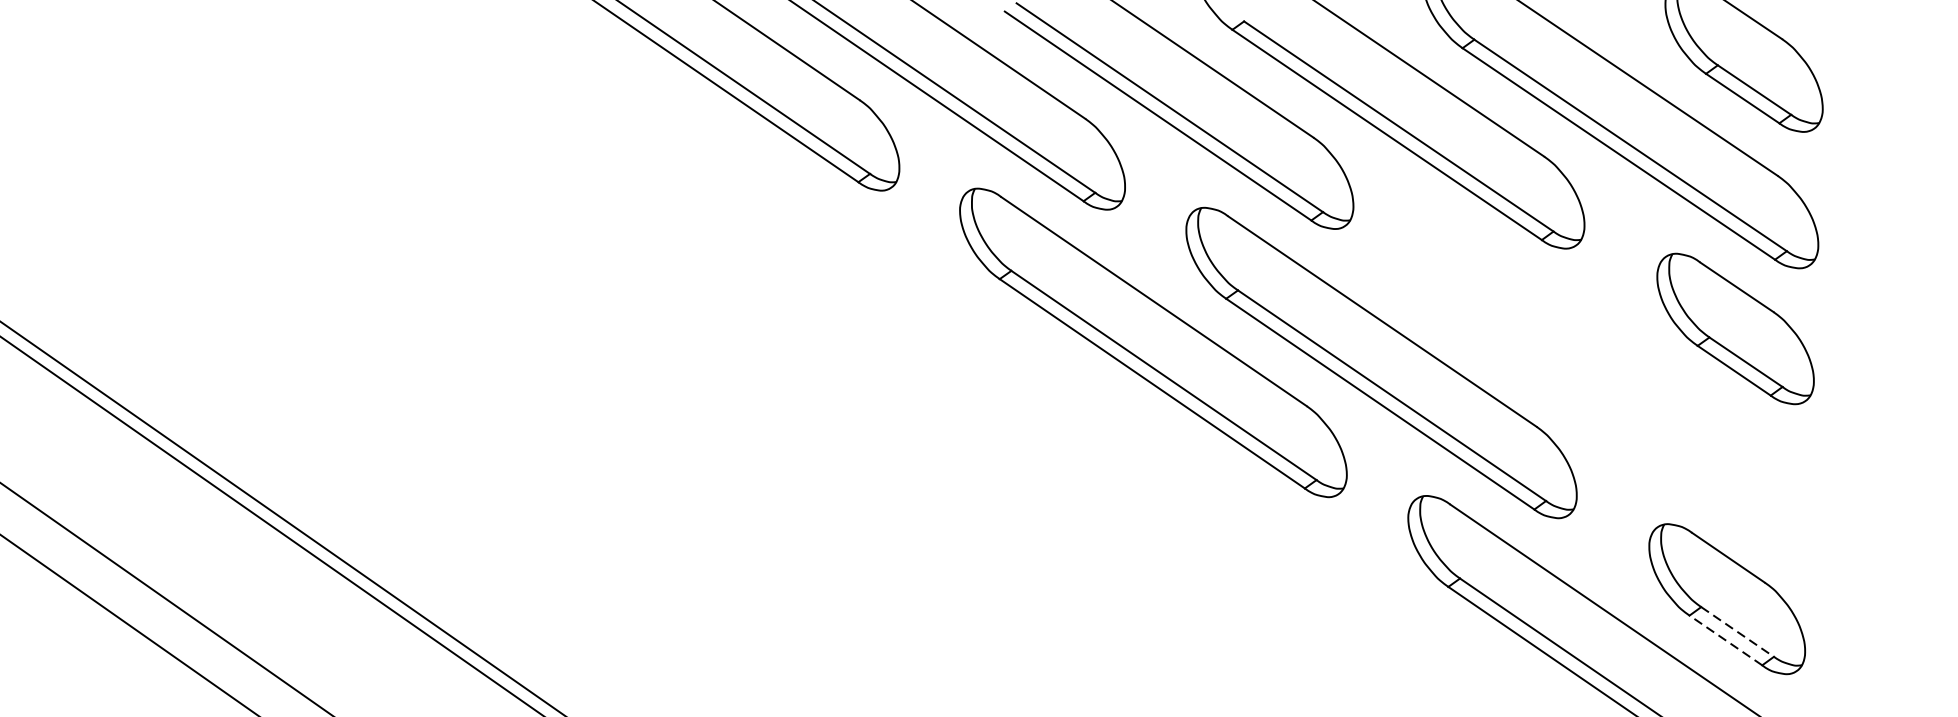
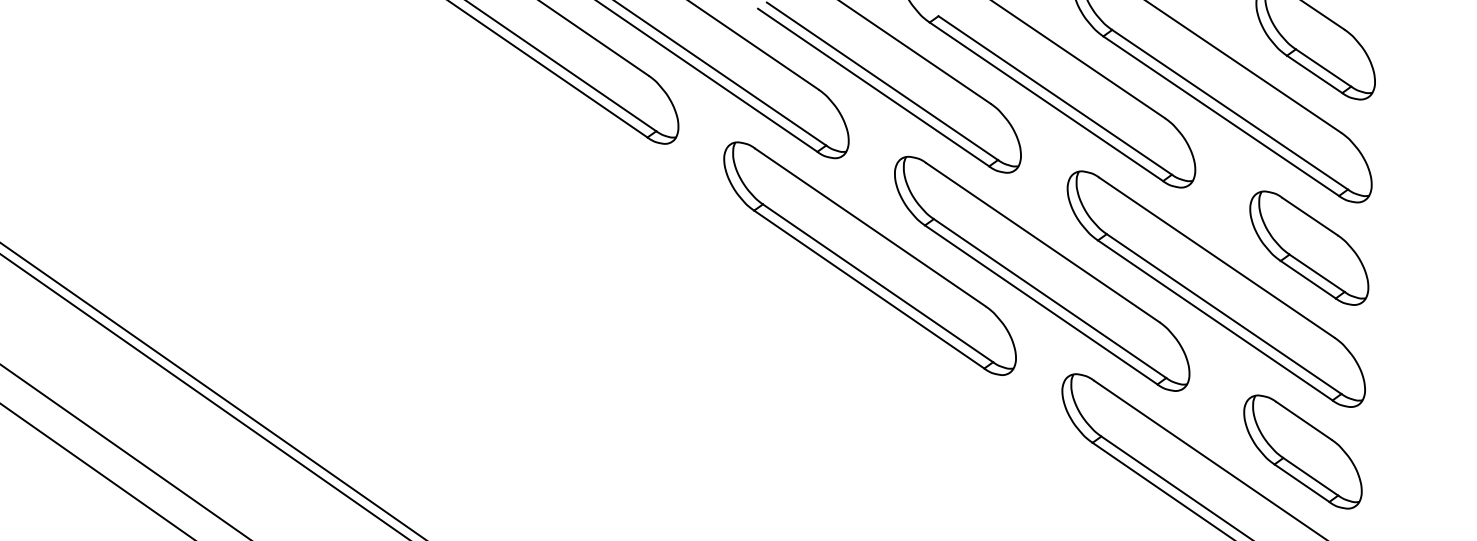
part: (1611, 382) -> (1215, 288), added
line: (1738, 632) -> (1311, 477), dashed -> solid
line: (1725, 639) -> (1301, 482), dashed -> solid

